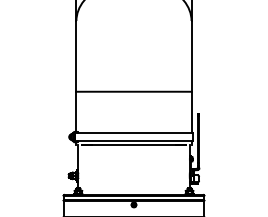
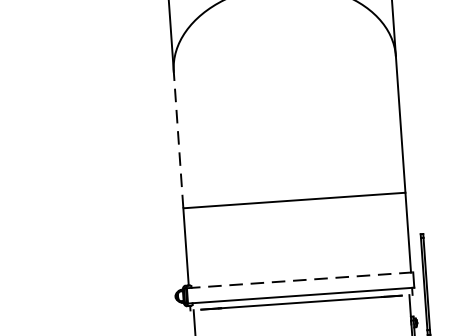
line: (76, 55) -> (178, 138), solid -> dashed
line: (134, 133) -> (300, 280), solid -> dashed

